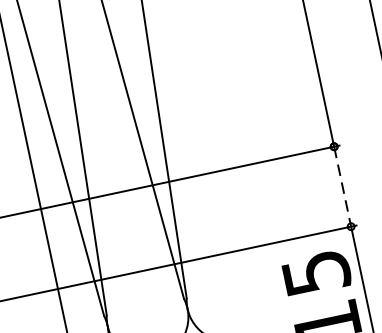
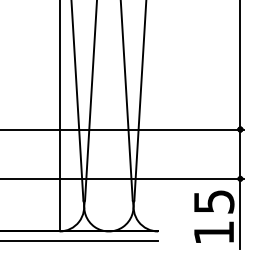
line: (342, 187) -> (240, 154), dashed -> solid

